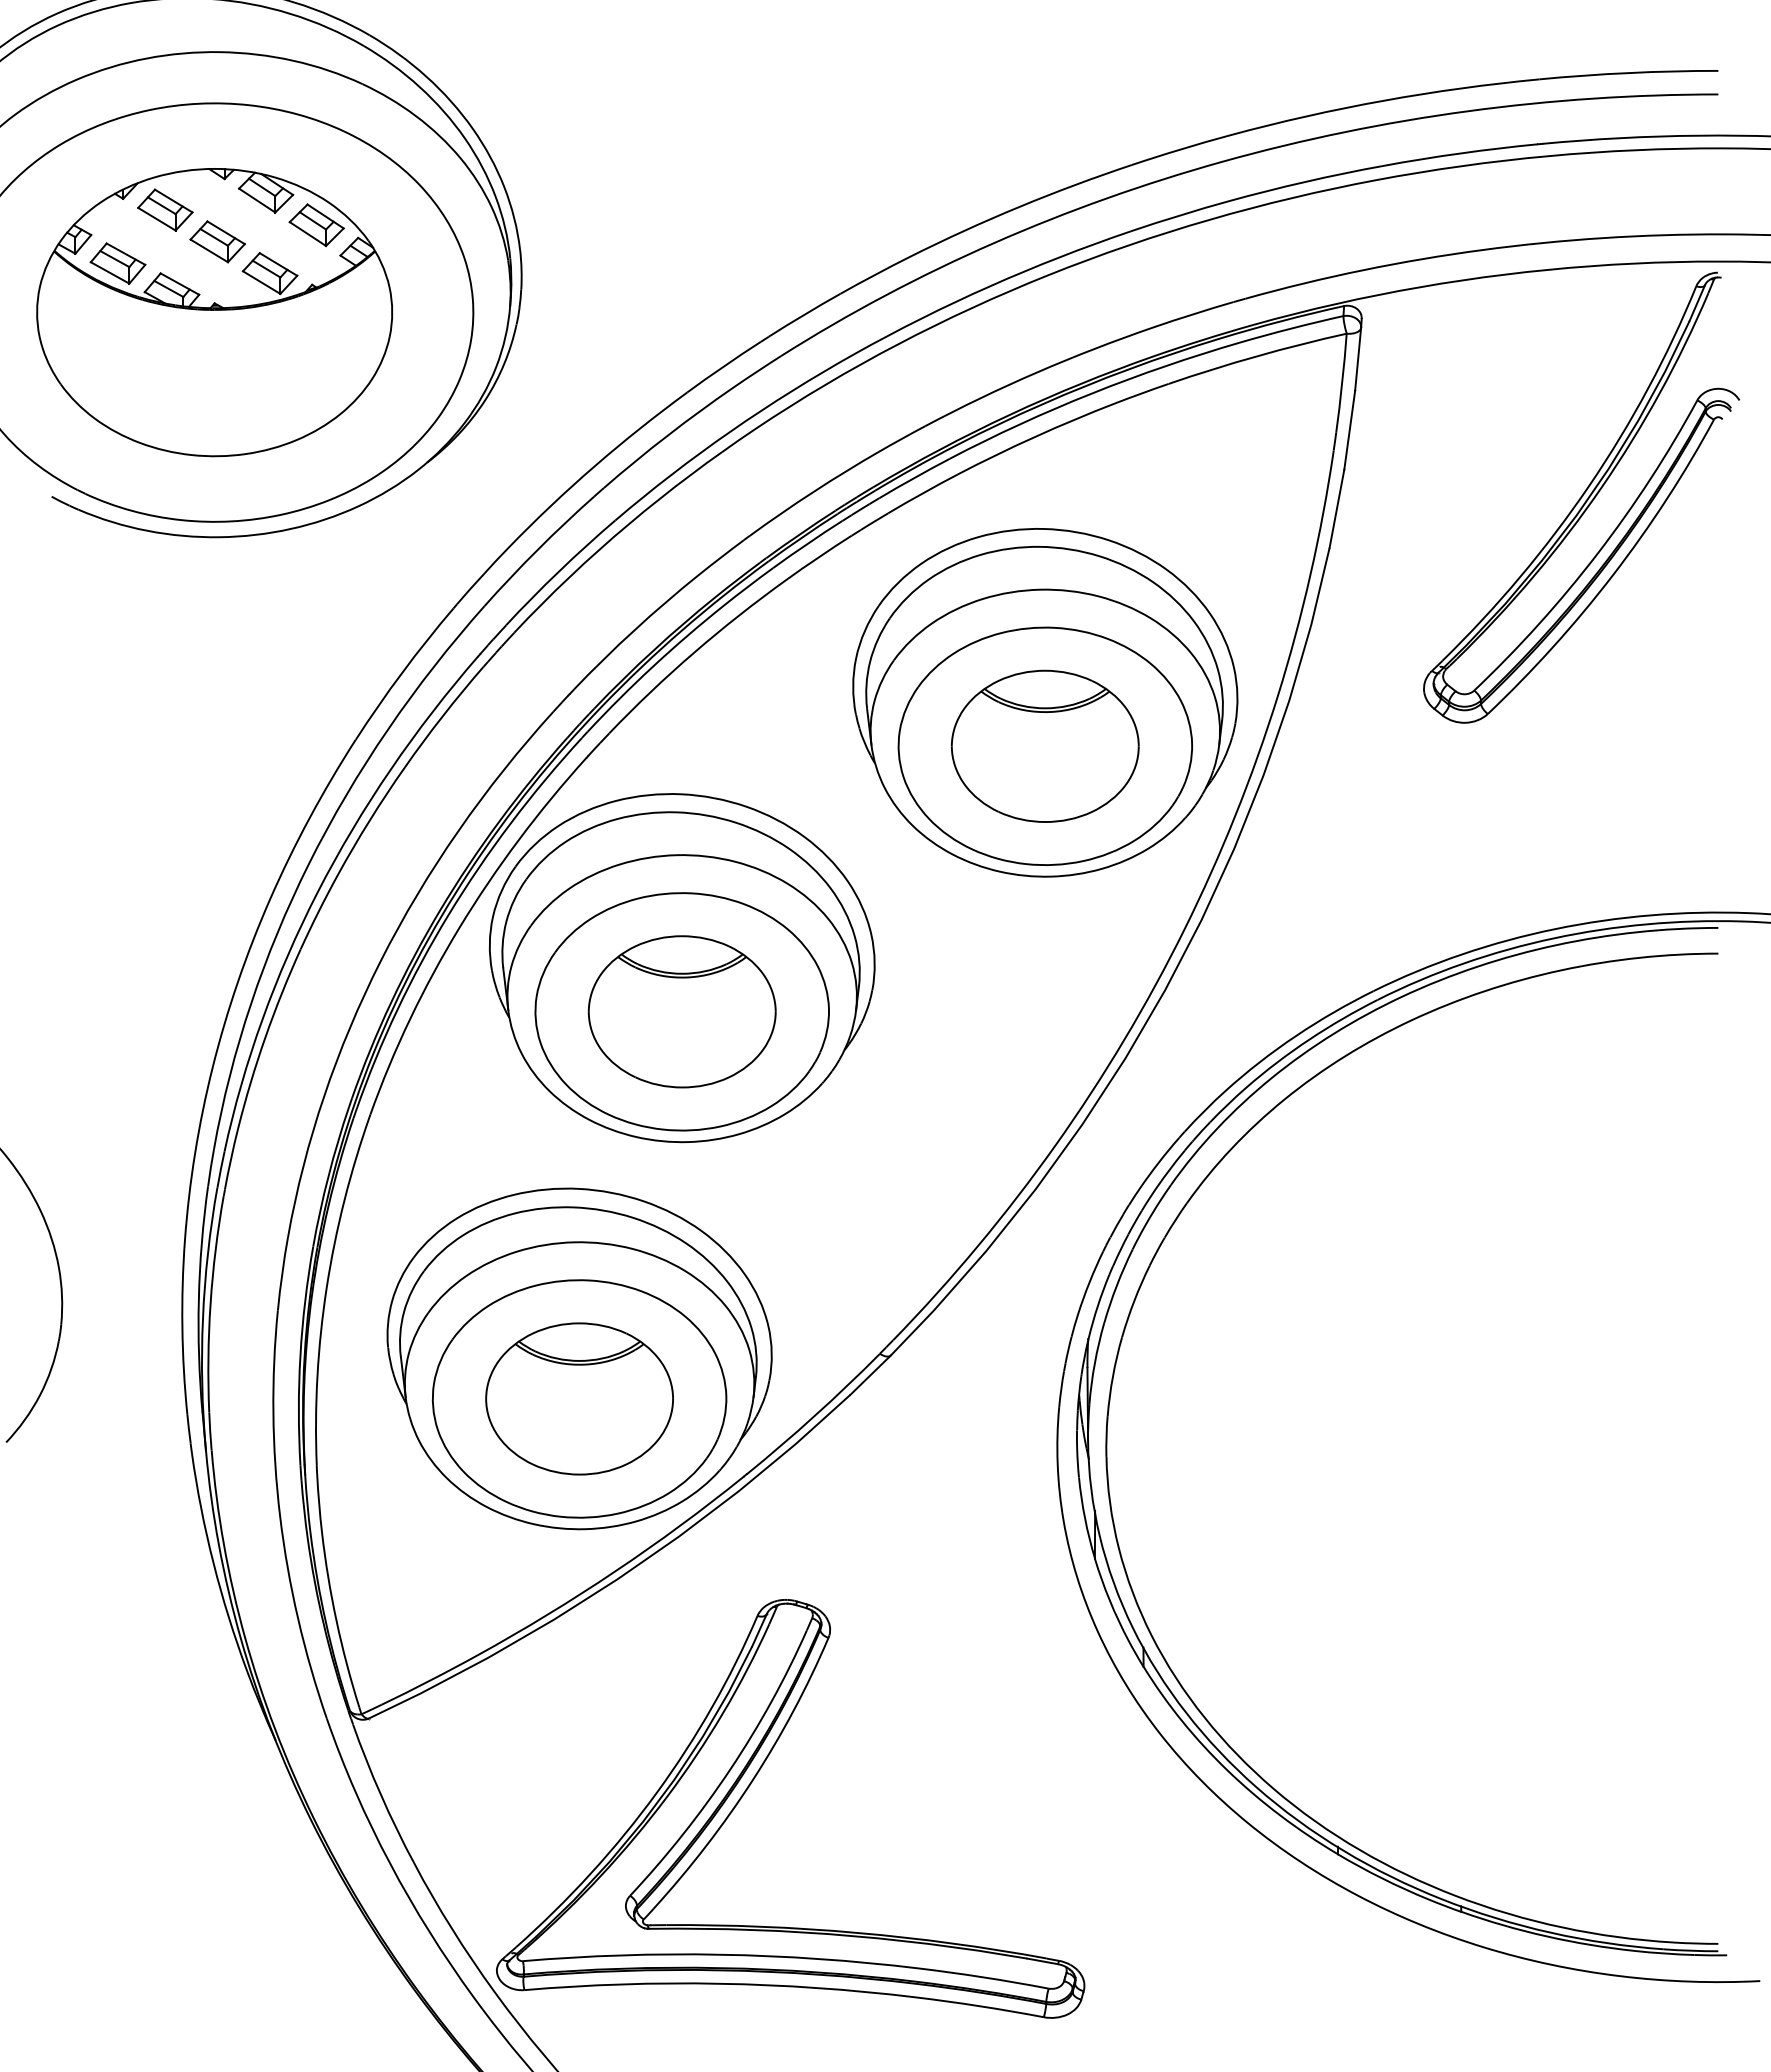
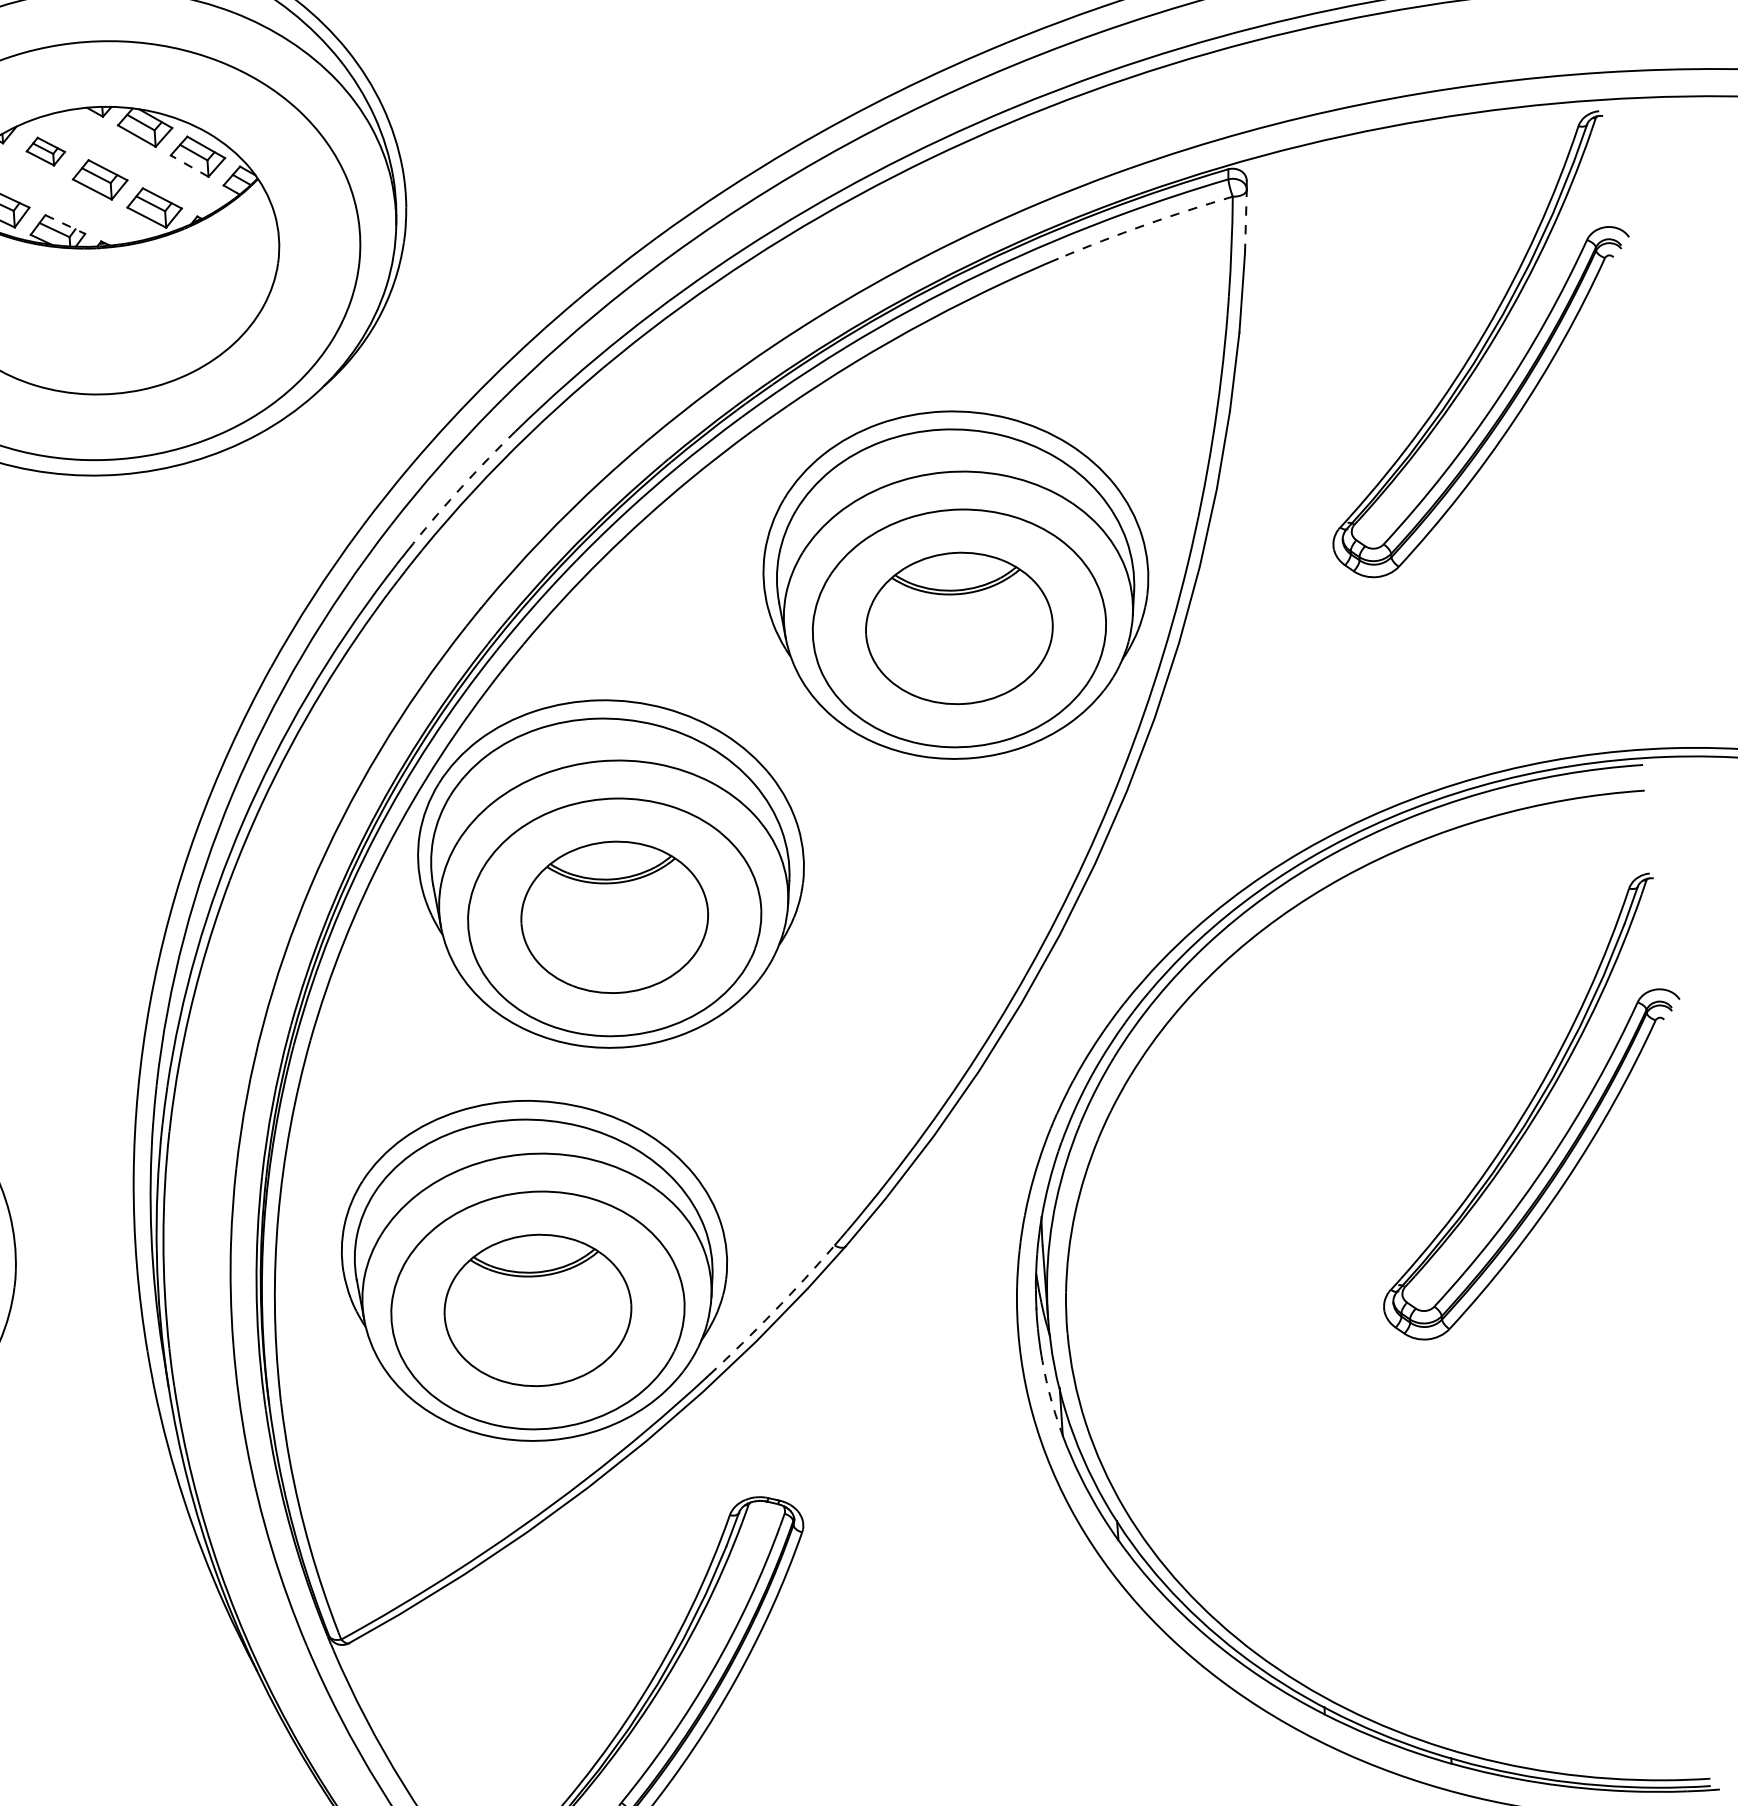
part: (165, 209) -> (45, 151), size x0.7
line: (307, 234) -> (189, 166), solid -> dashed
line: (180, 284) -> (65, 224), solid -> dashed
arc: (1257, 356) -> (1145, 225), solid -> dashed
line: (1358, 359) -> (1246, 221), solid -> dashed
arc: (559, 571) -> (463, 486), solid -> dashed
part: (1581, 1261) -> (1528, 1106), added
arc: (814, 1415) -> (773, 1311), solid -> dashed
arc: (1085, 1518) -> (1050, 1396), solid -> dashed

